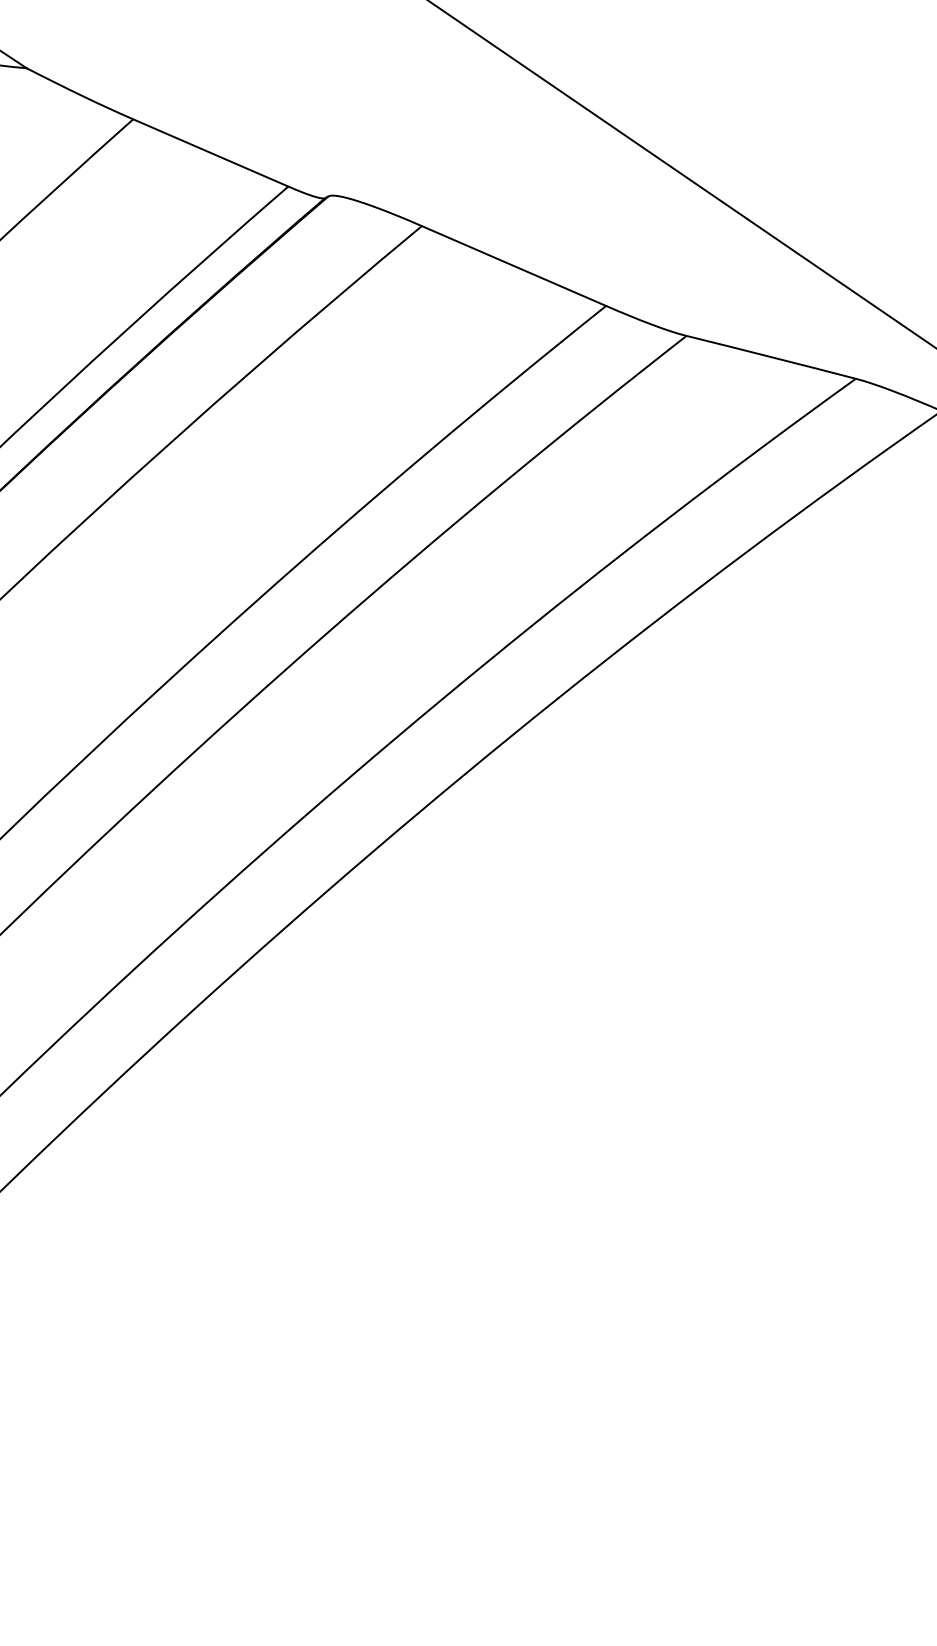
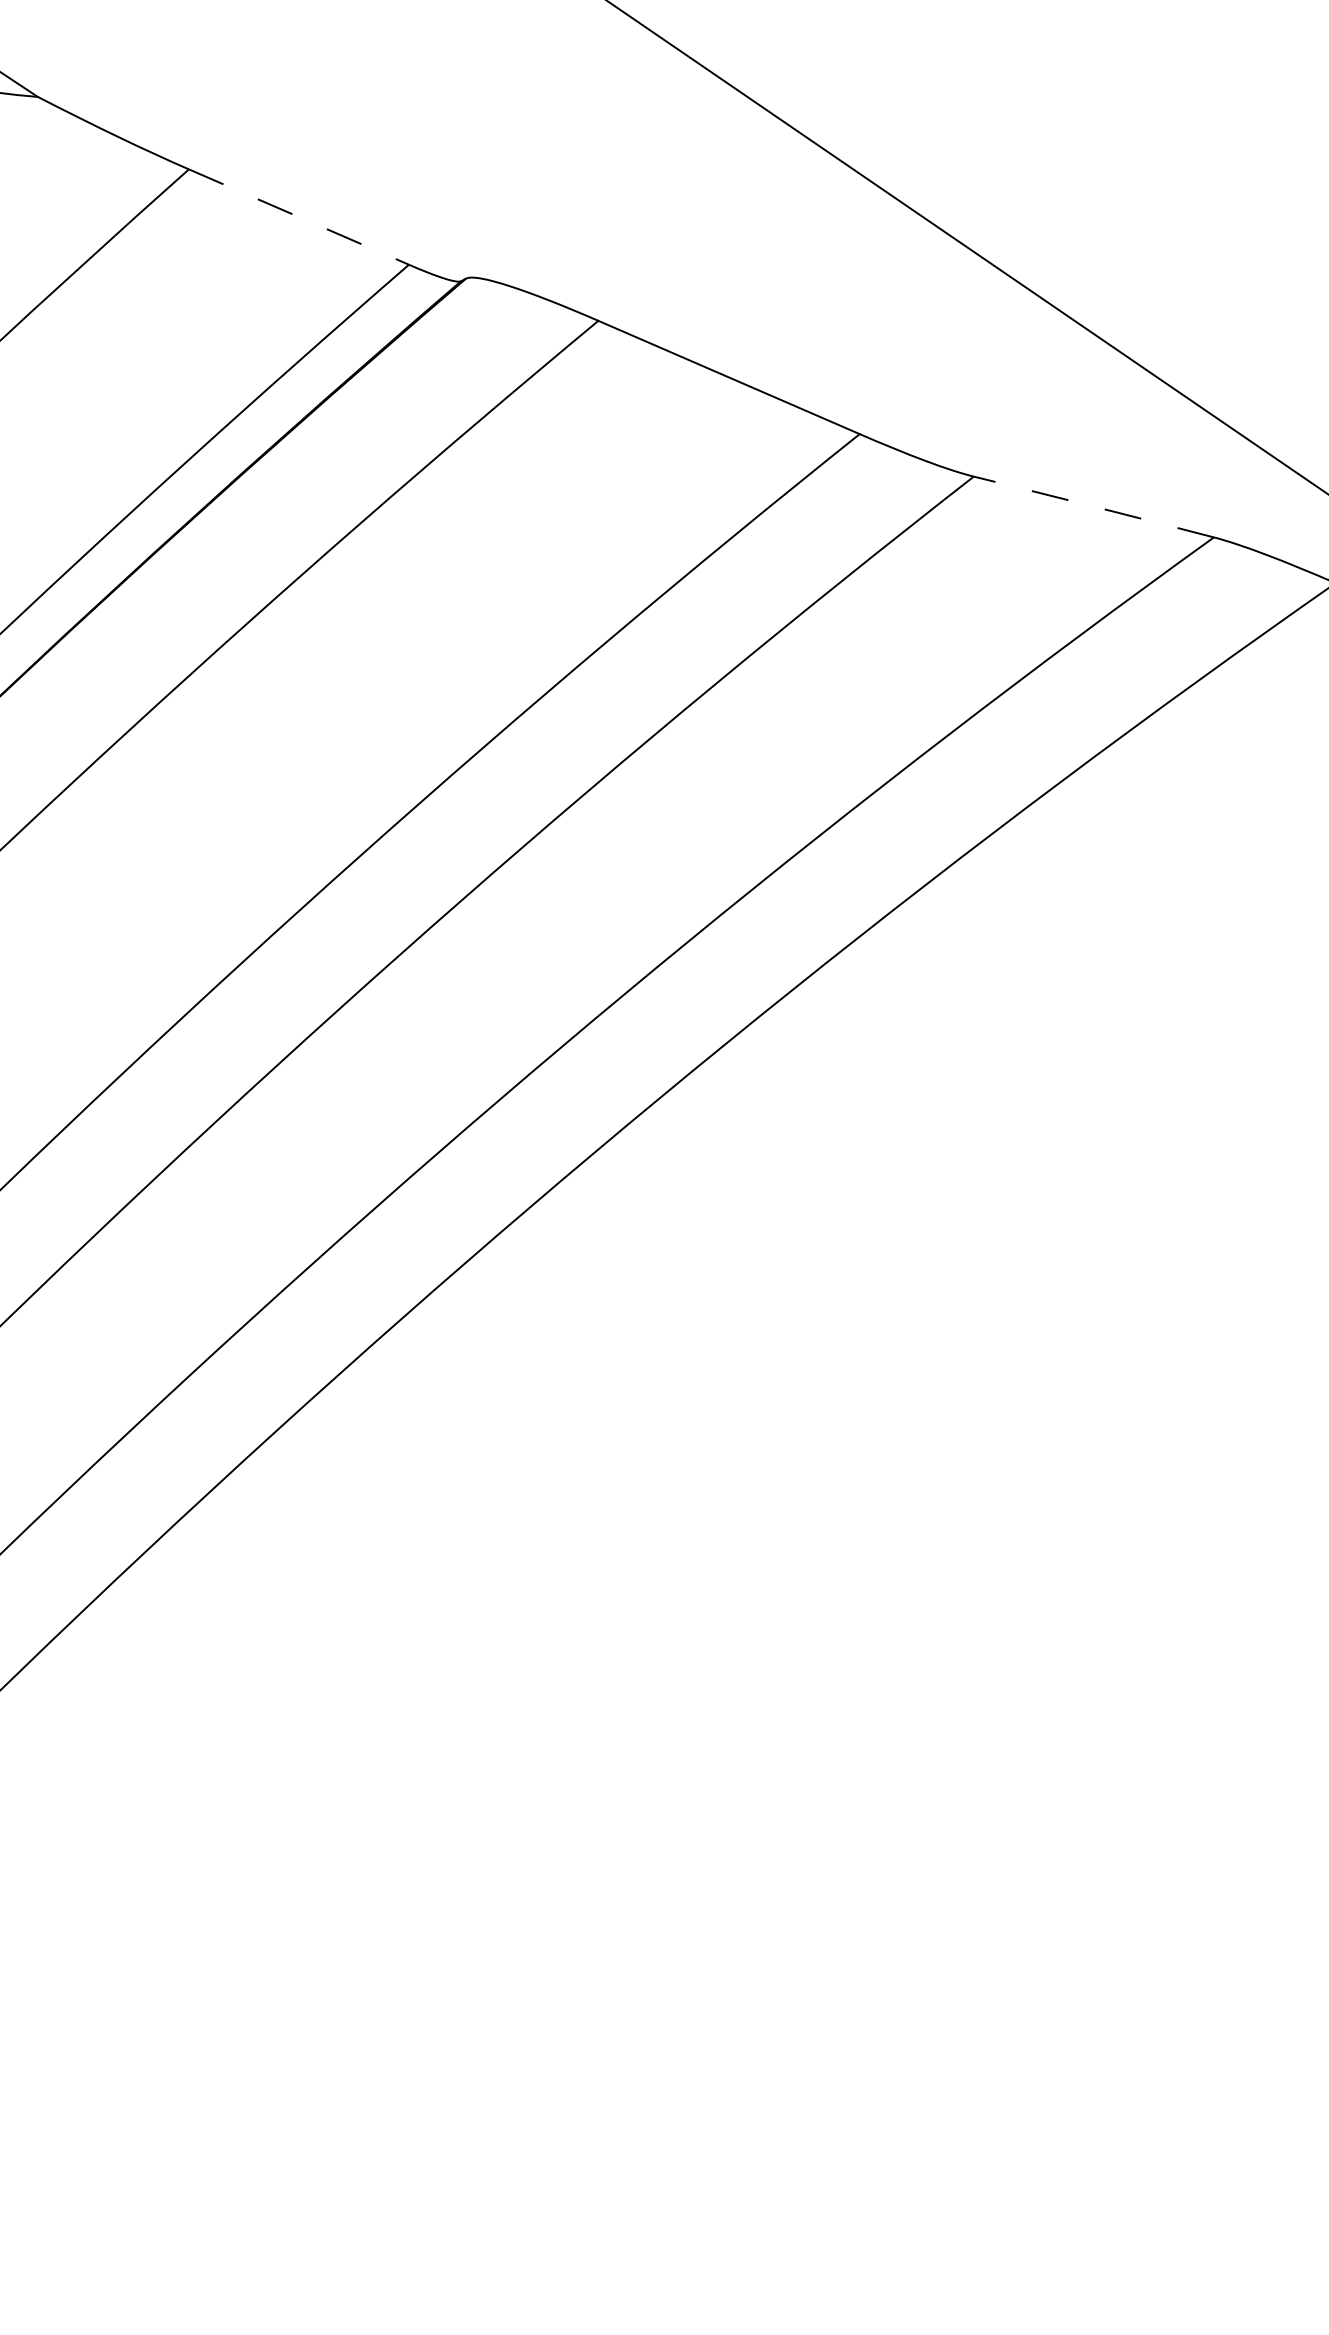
line: (210, 153) -> (298, 217), solid -> dashed
arc: (771, 356) -> (1094, 506), solid -> dashed

